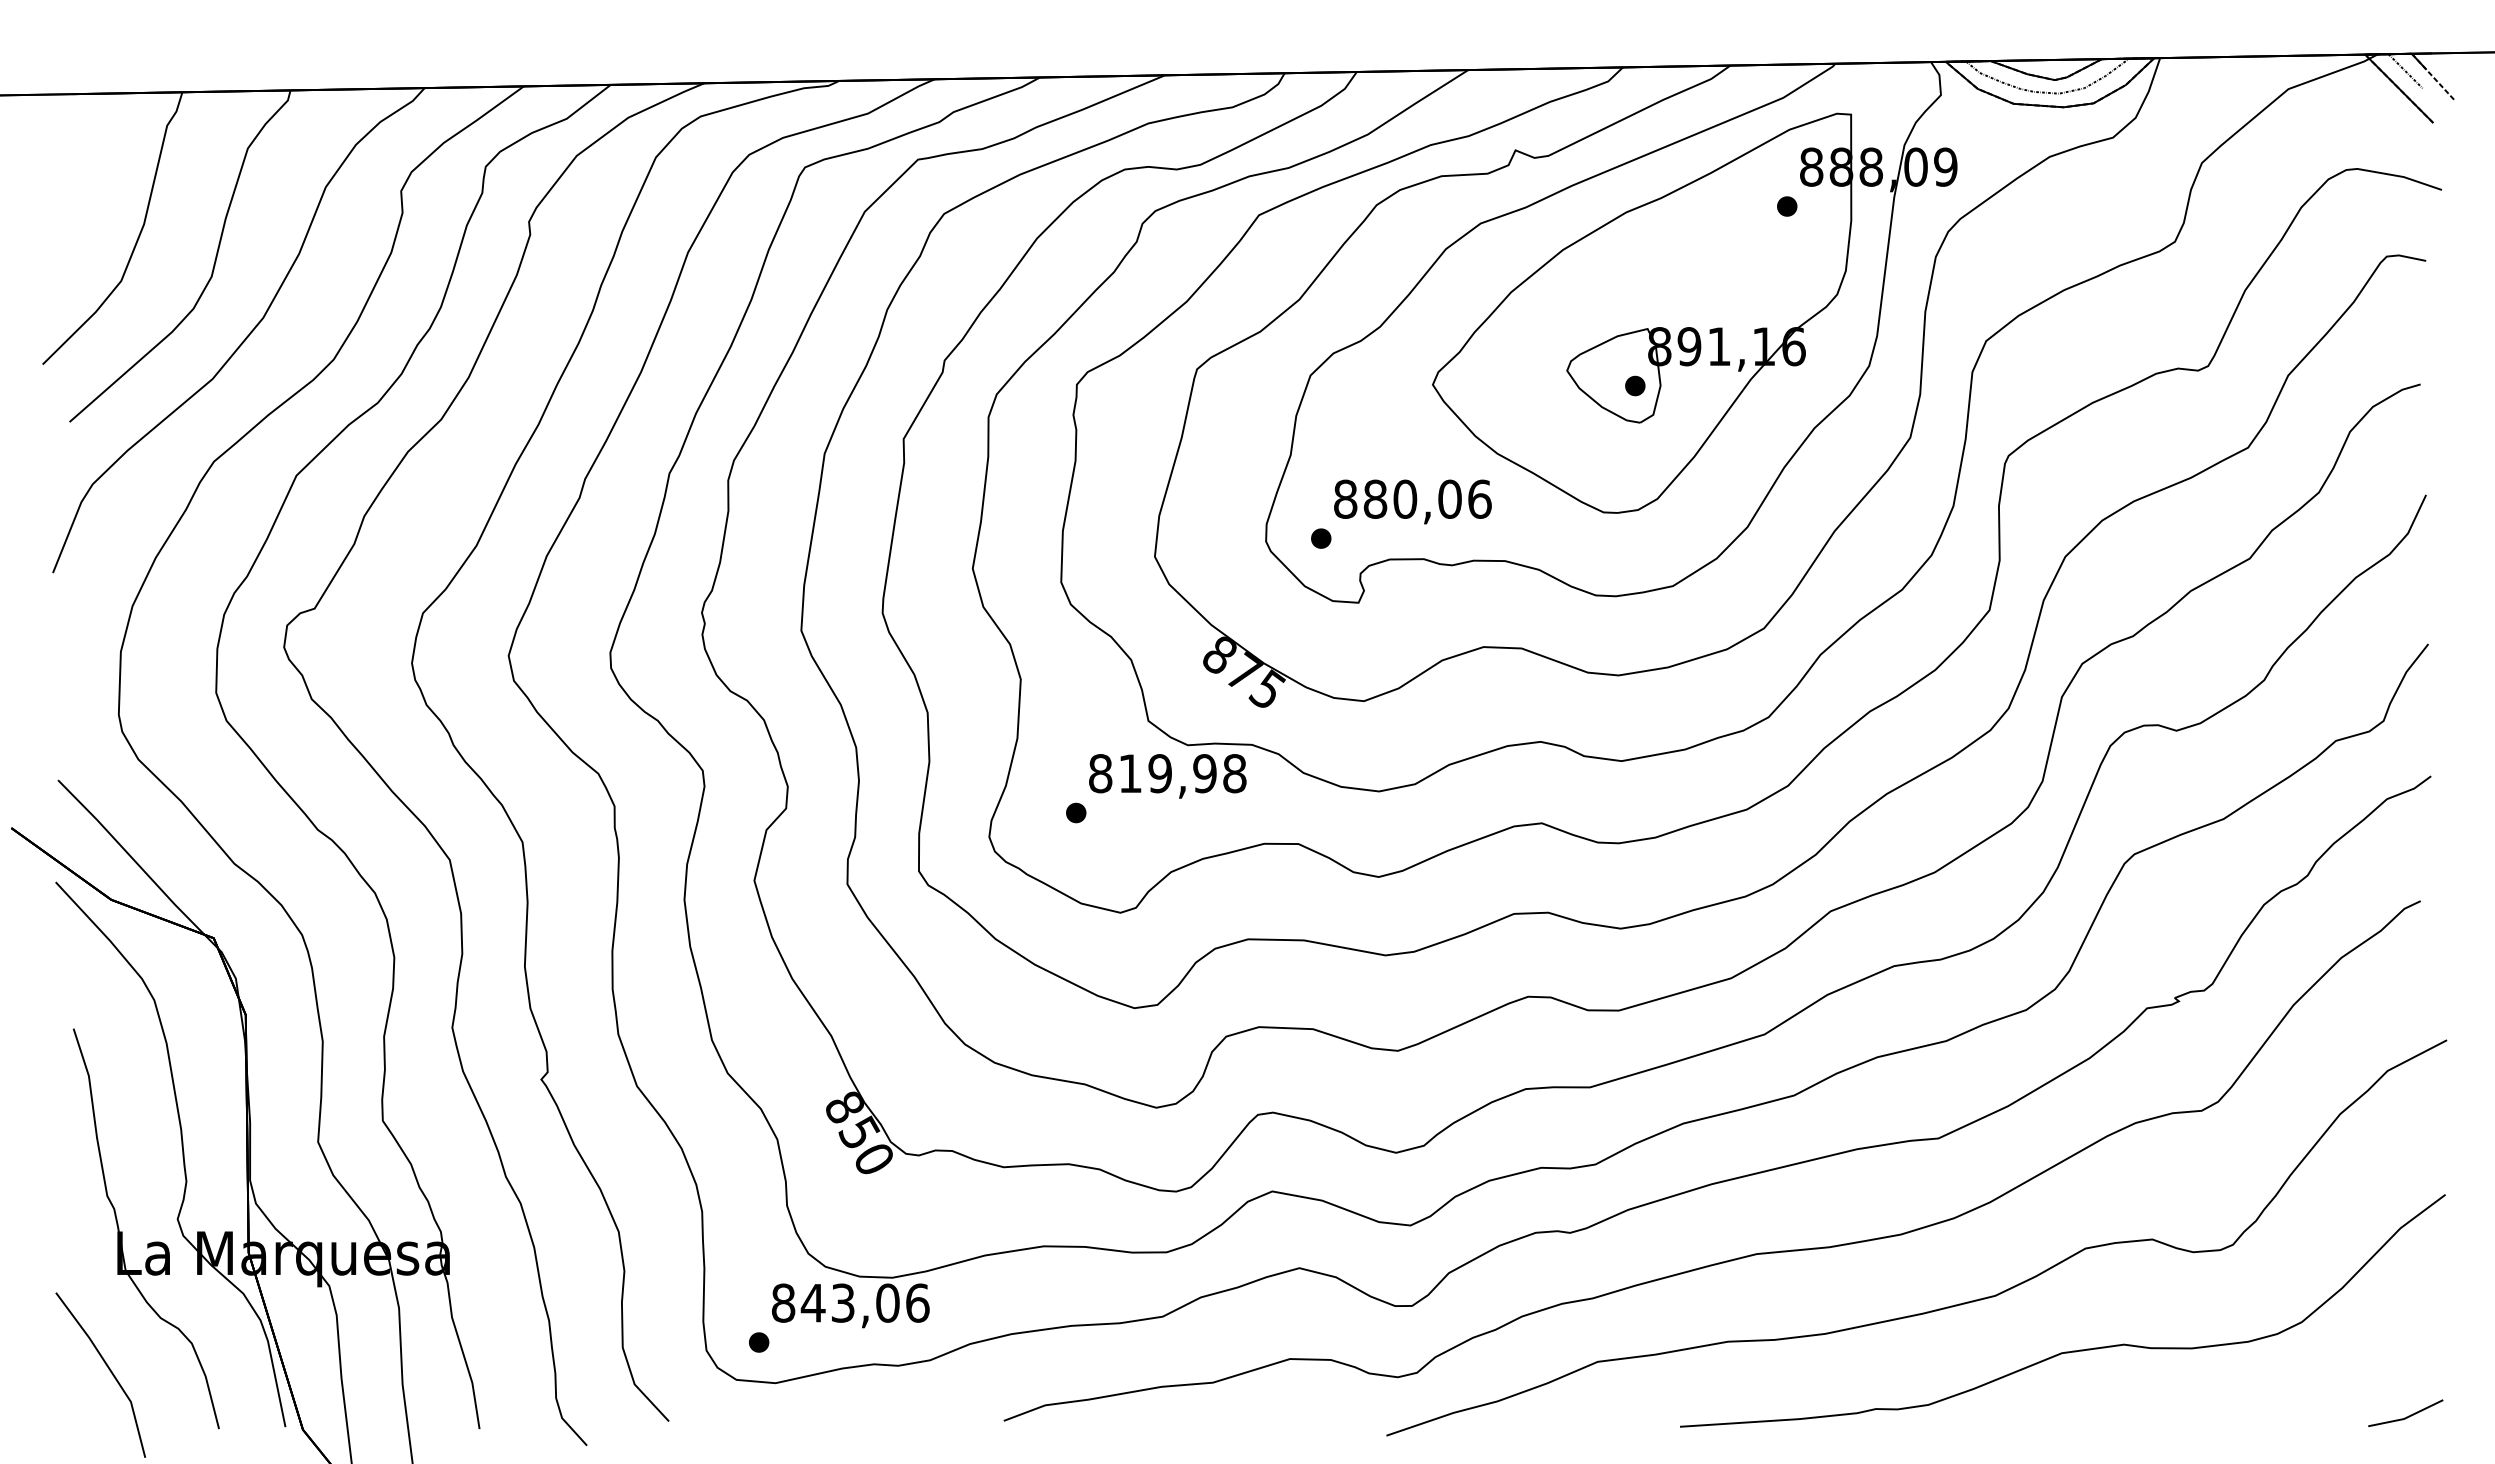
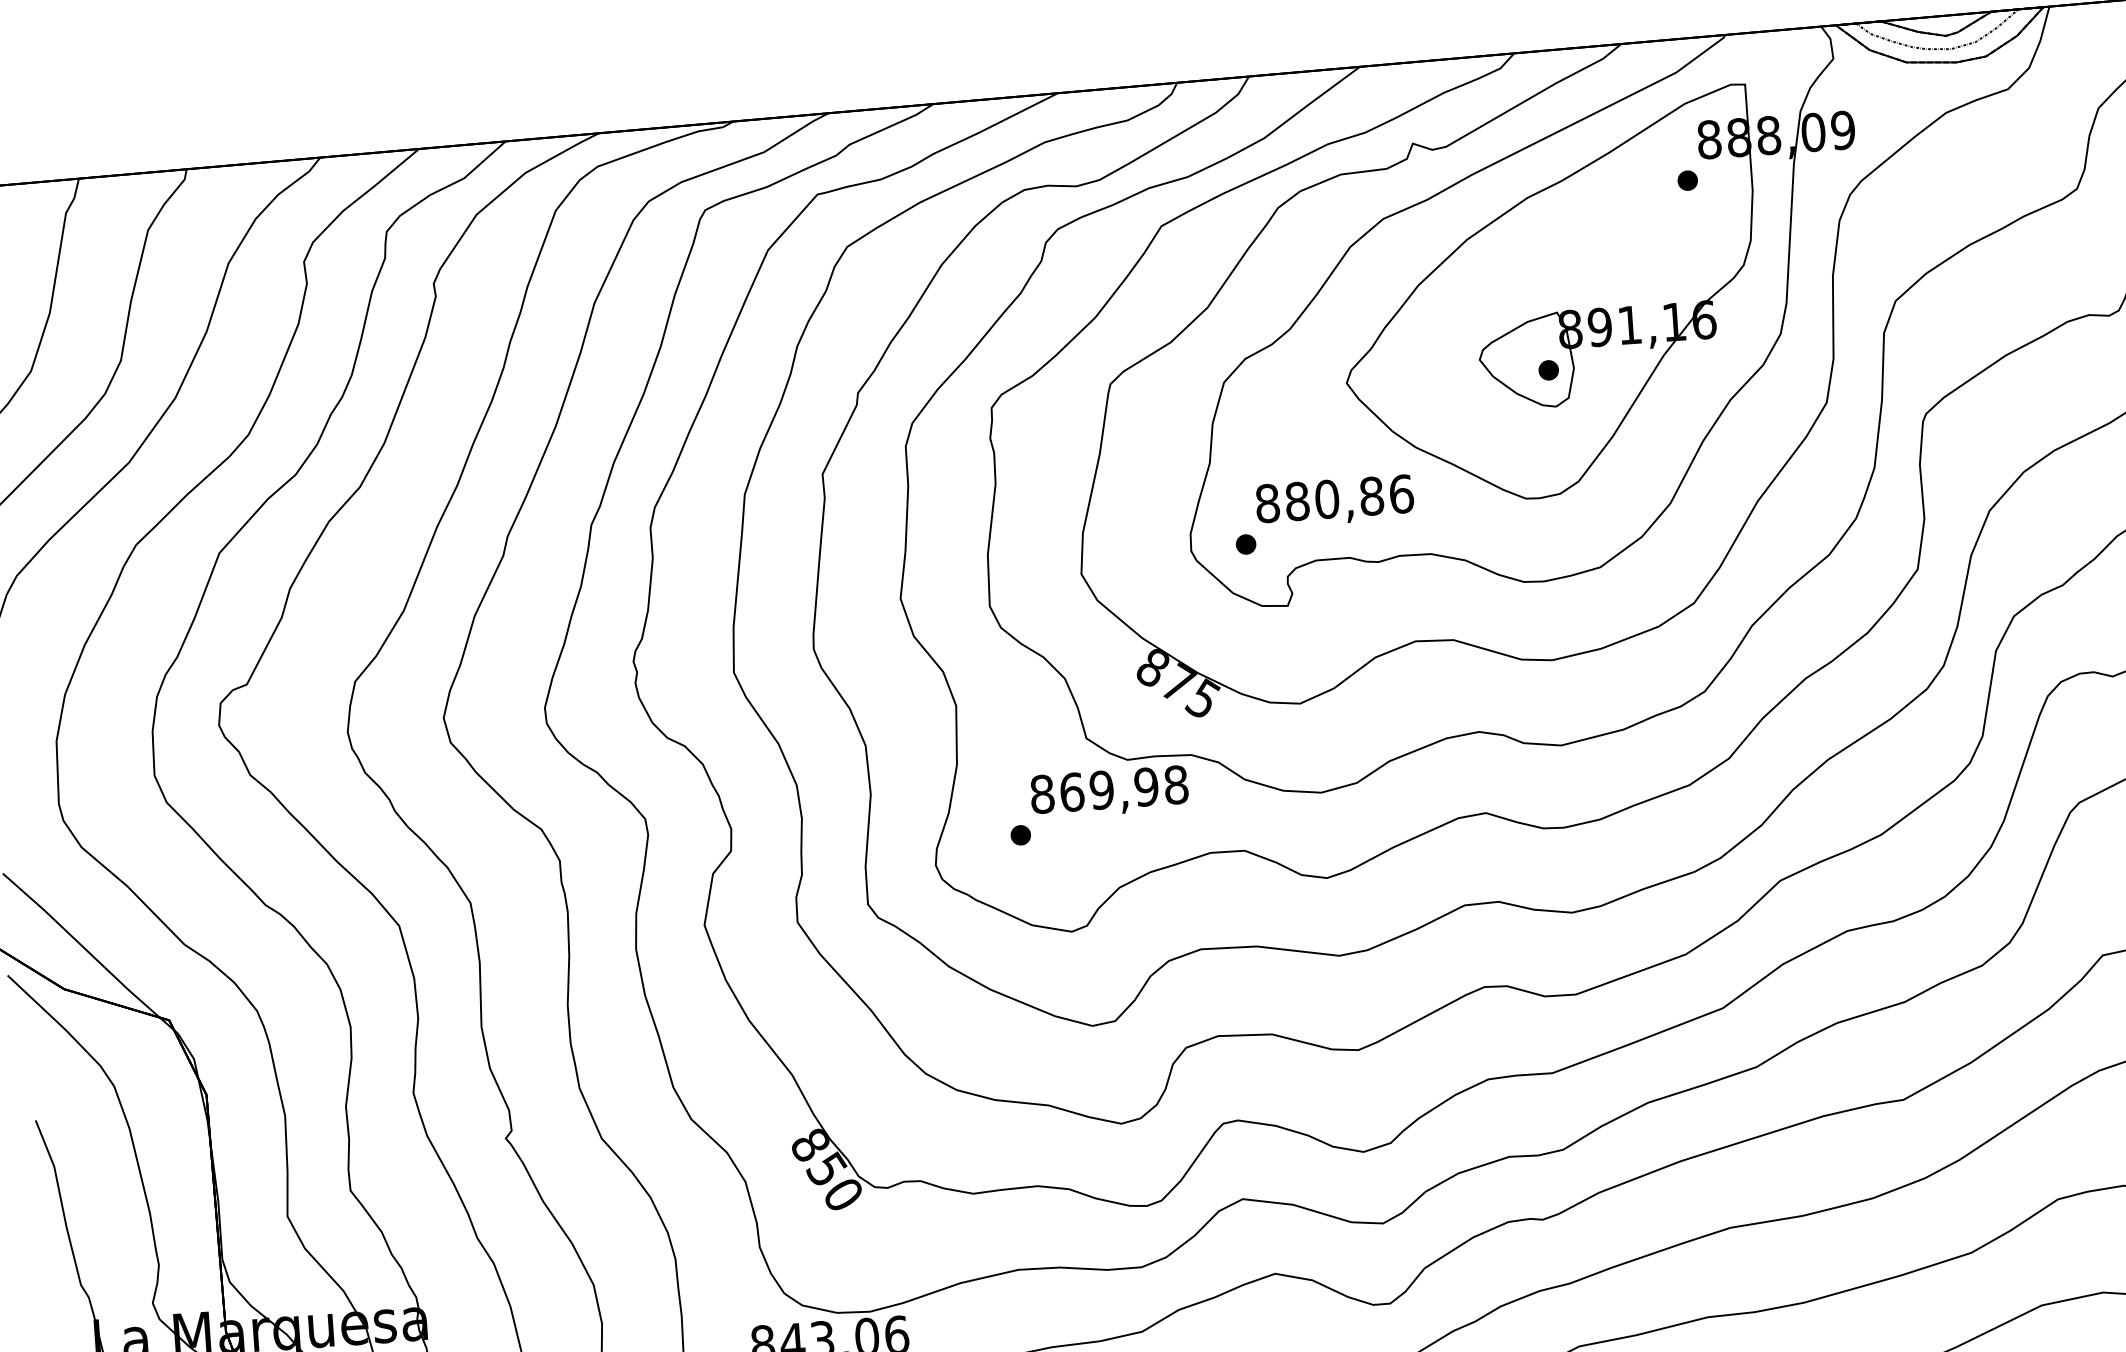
text: (1449, 498) -> (1371, 495), 880,06 -> 880,86
text: (1130, 773) -> (1072, 792), 819,98 -> 869,98

